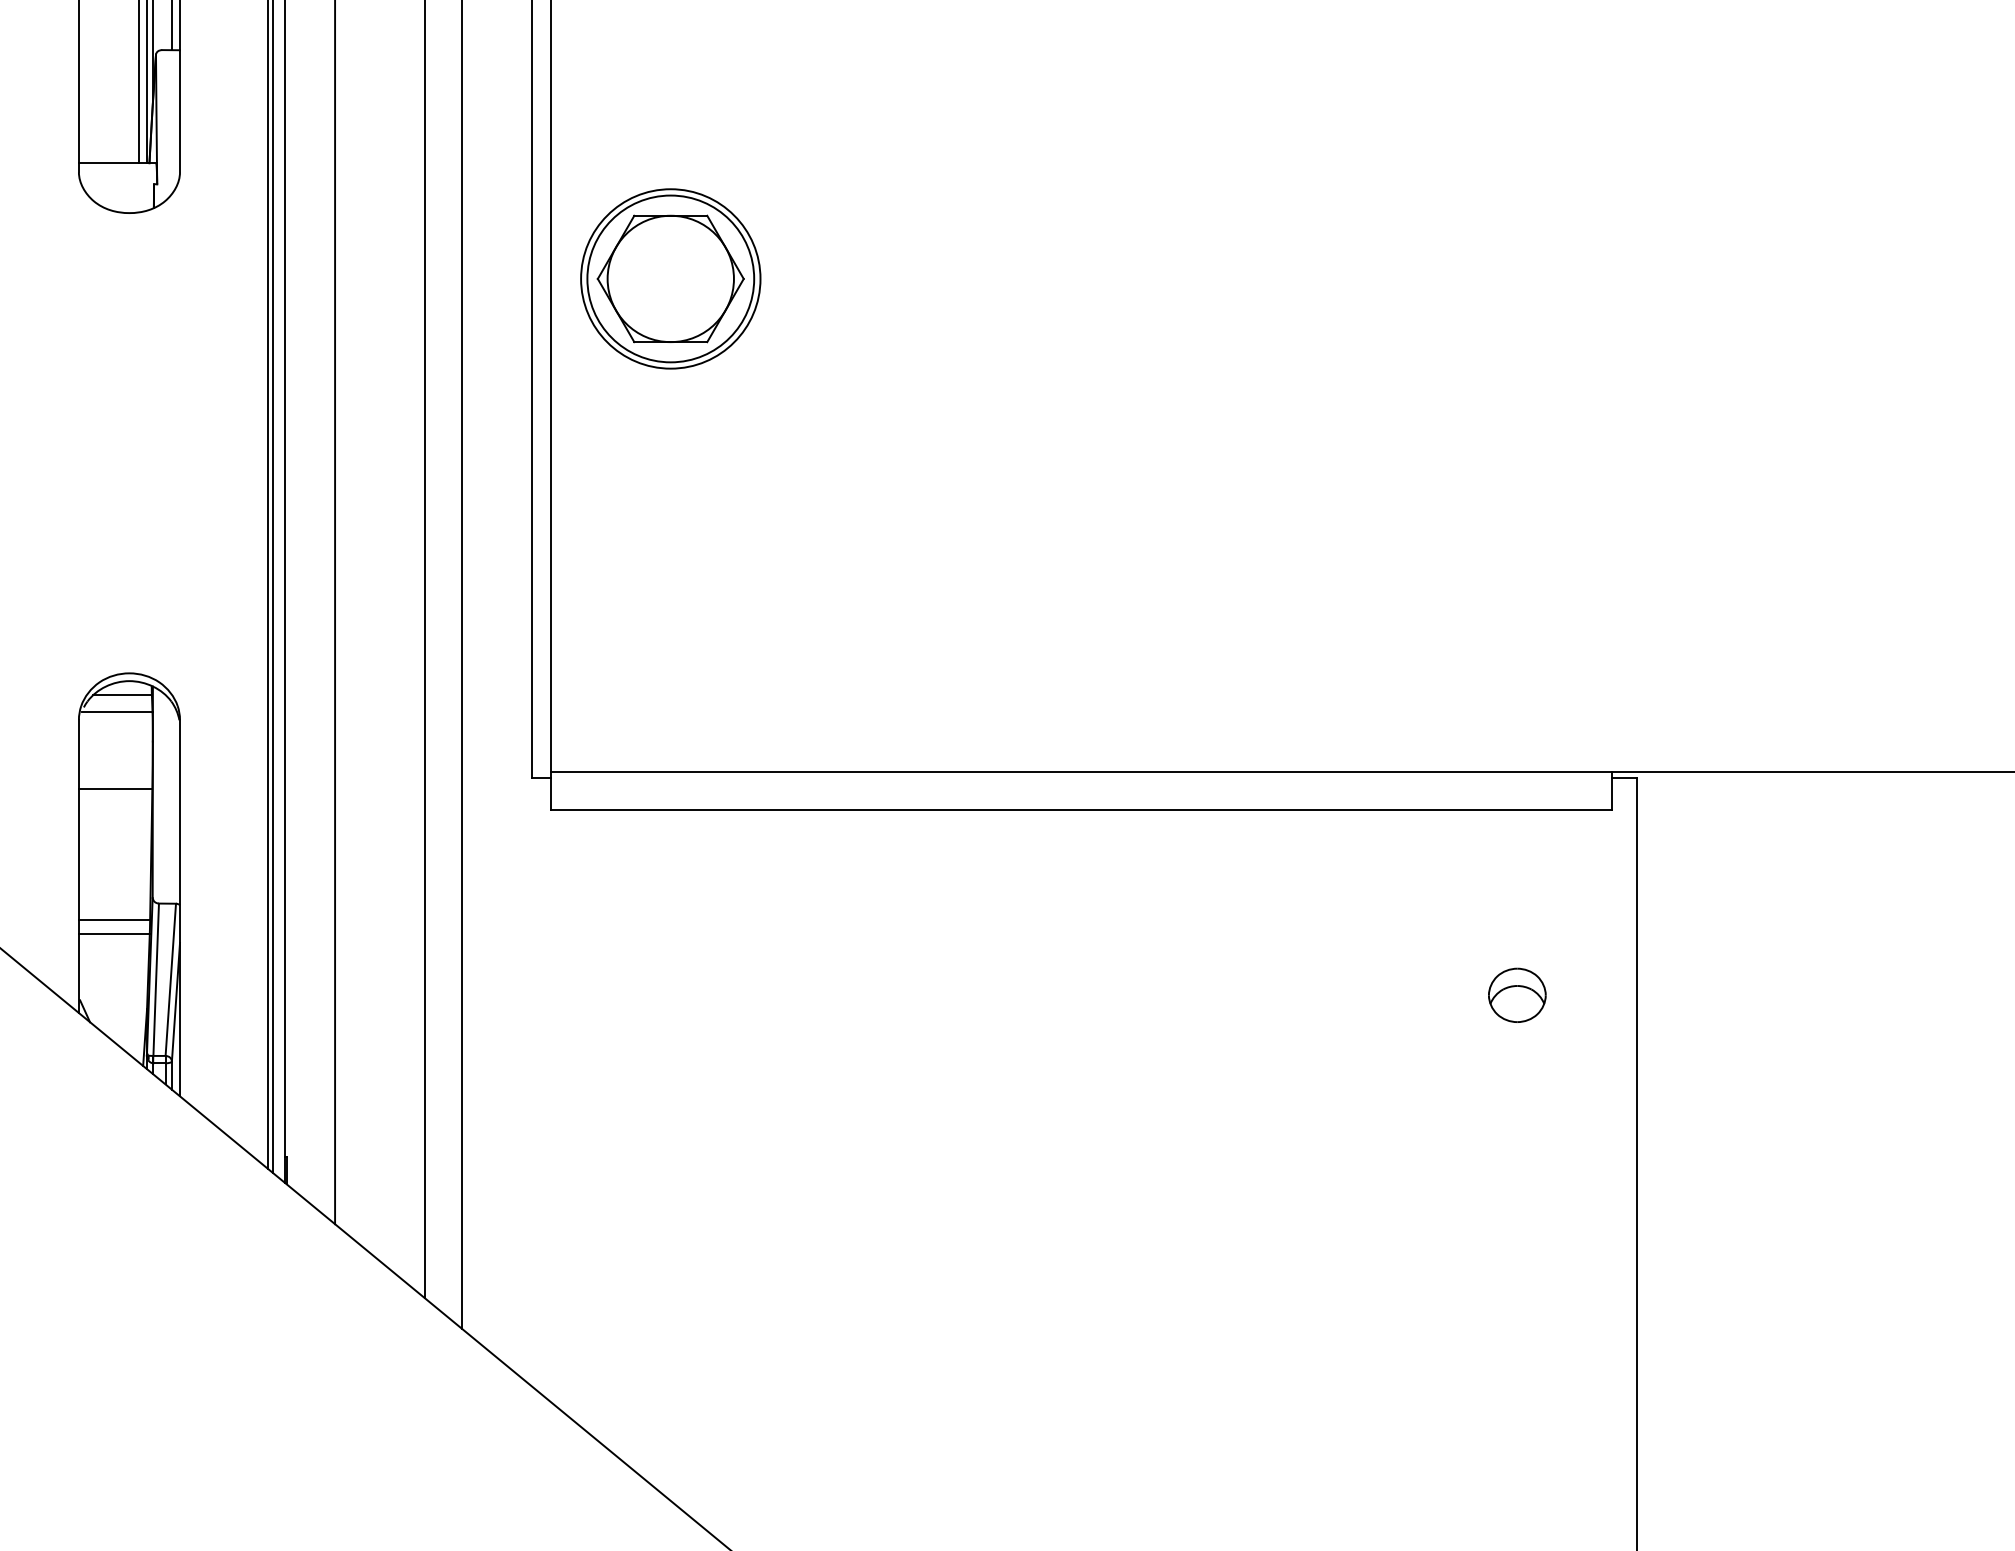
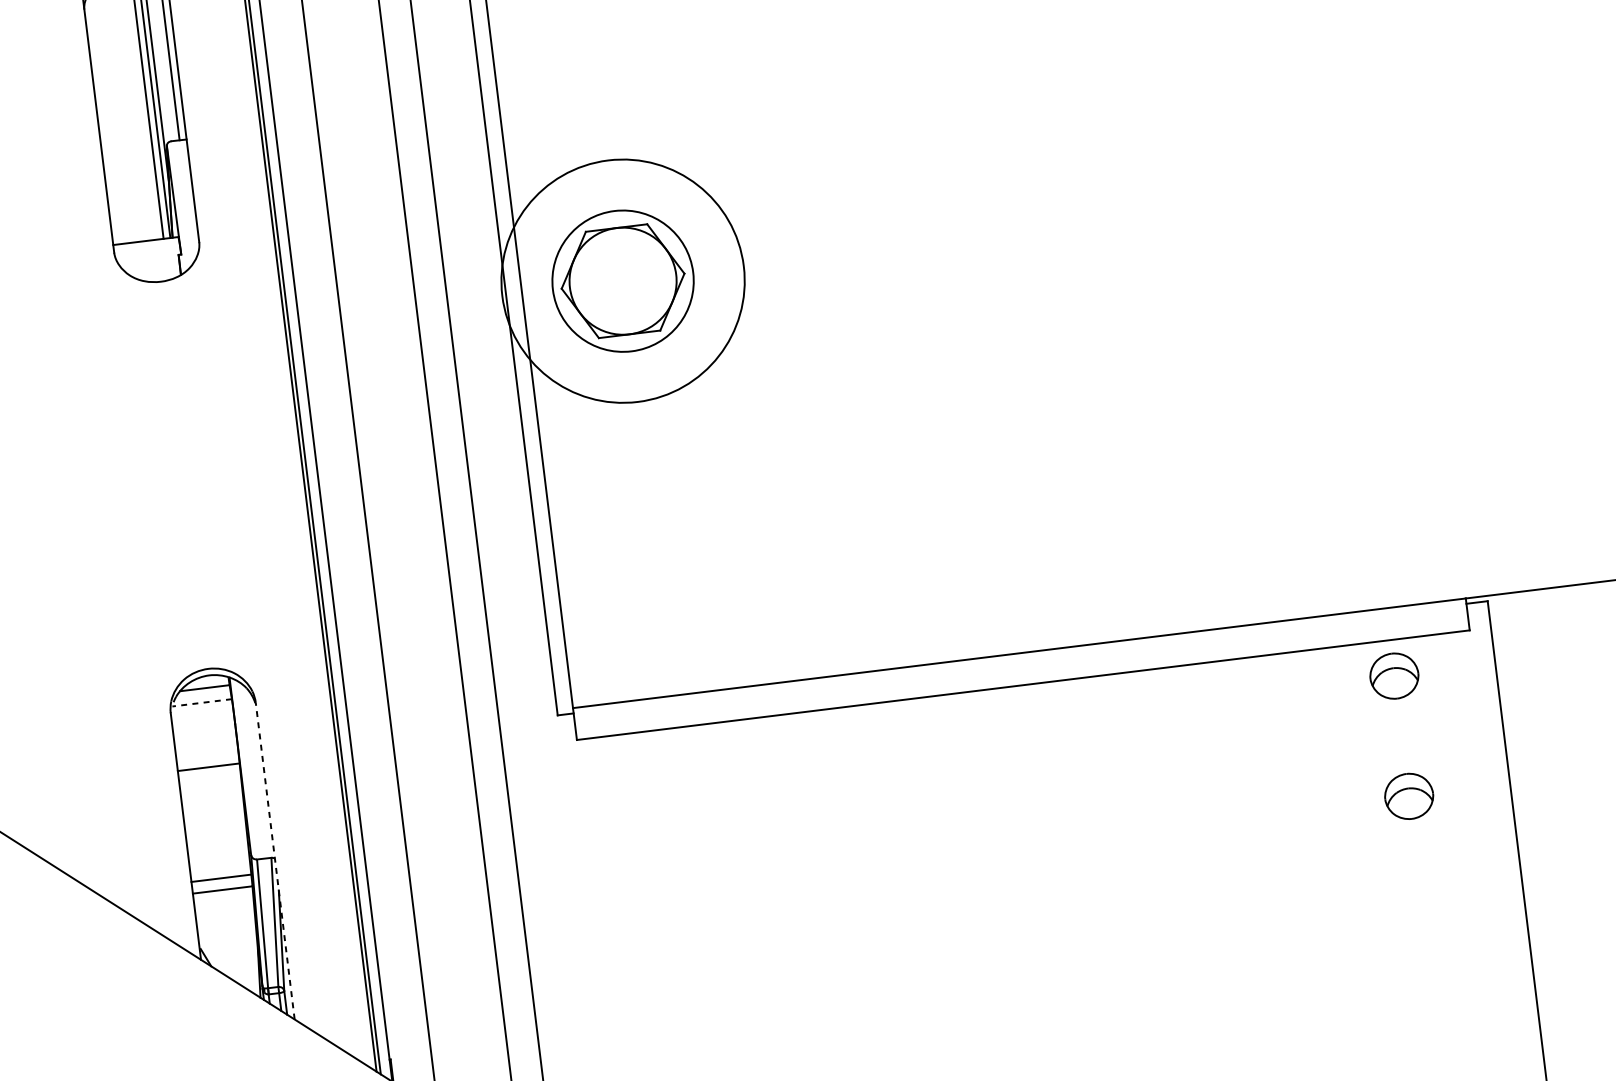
circle: (670, 278) -> (622, 280), size x1.6
line: (116, 712) -> (201, 703), solid -> dashed
part: (1517, 851) -> (1394, 675), added
line: (180, 907) -> (275, 860), solid -> dashed

